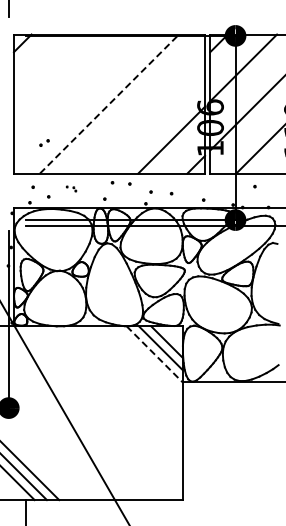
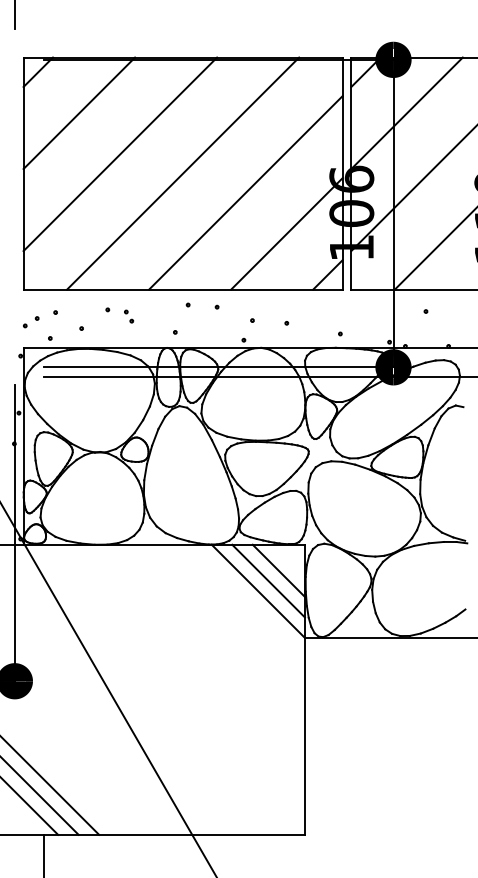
line: (46, 67) -> (77, 112), added
line: (71, 92) -> (119, 154), added
line: (109, 103) -> (183, 172), dashed -> solid
line: (147, 115) -> (246, 192), added
part: (44, 142) -> (31, 321), moved
part: (71, 188) -> (119, 314), size x1.67
line: (154, 354) -> (258, 591), dashed -> solid

